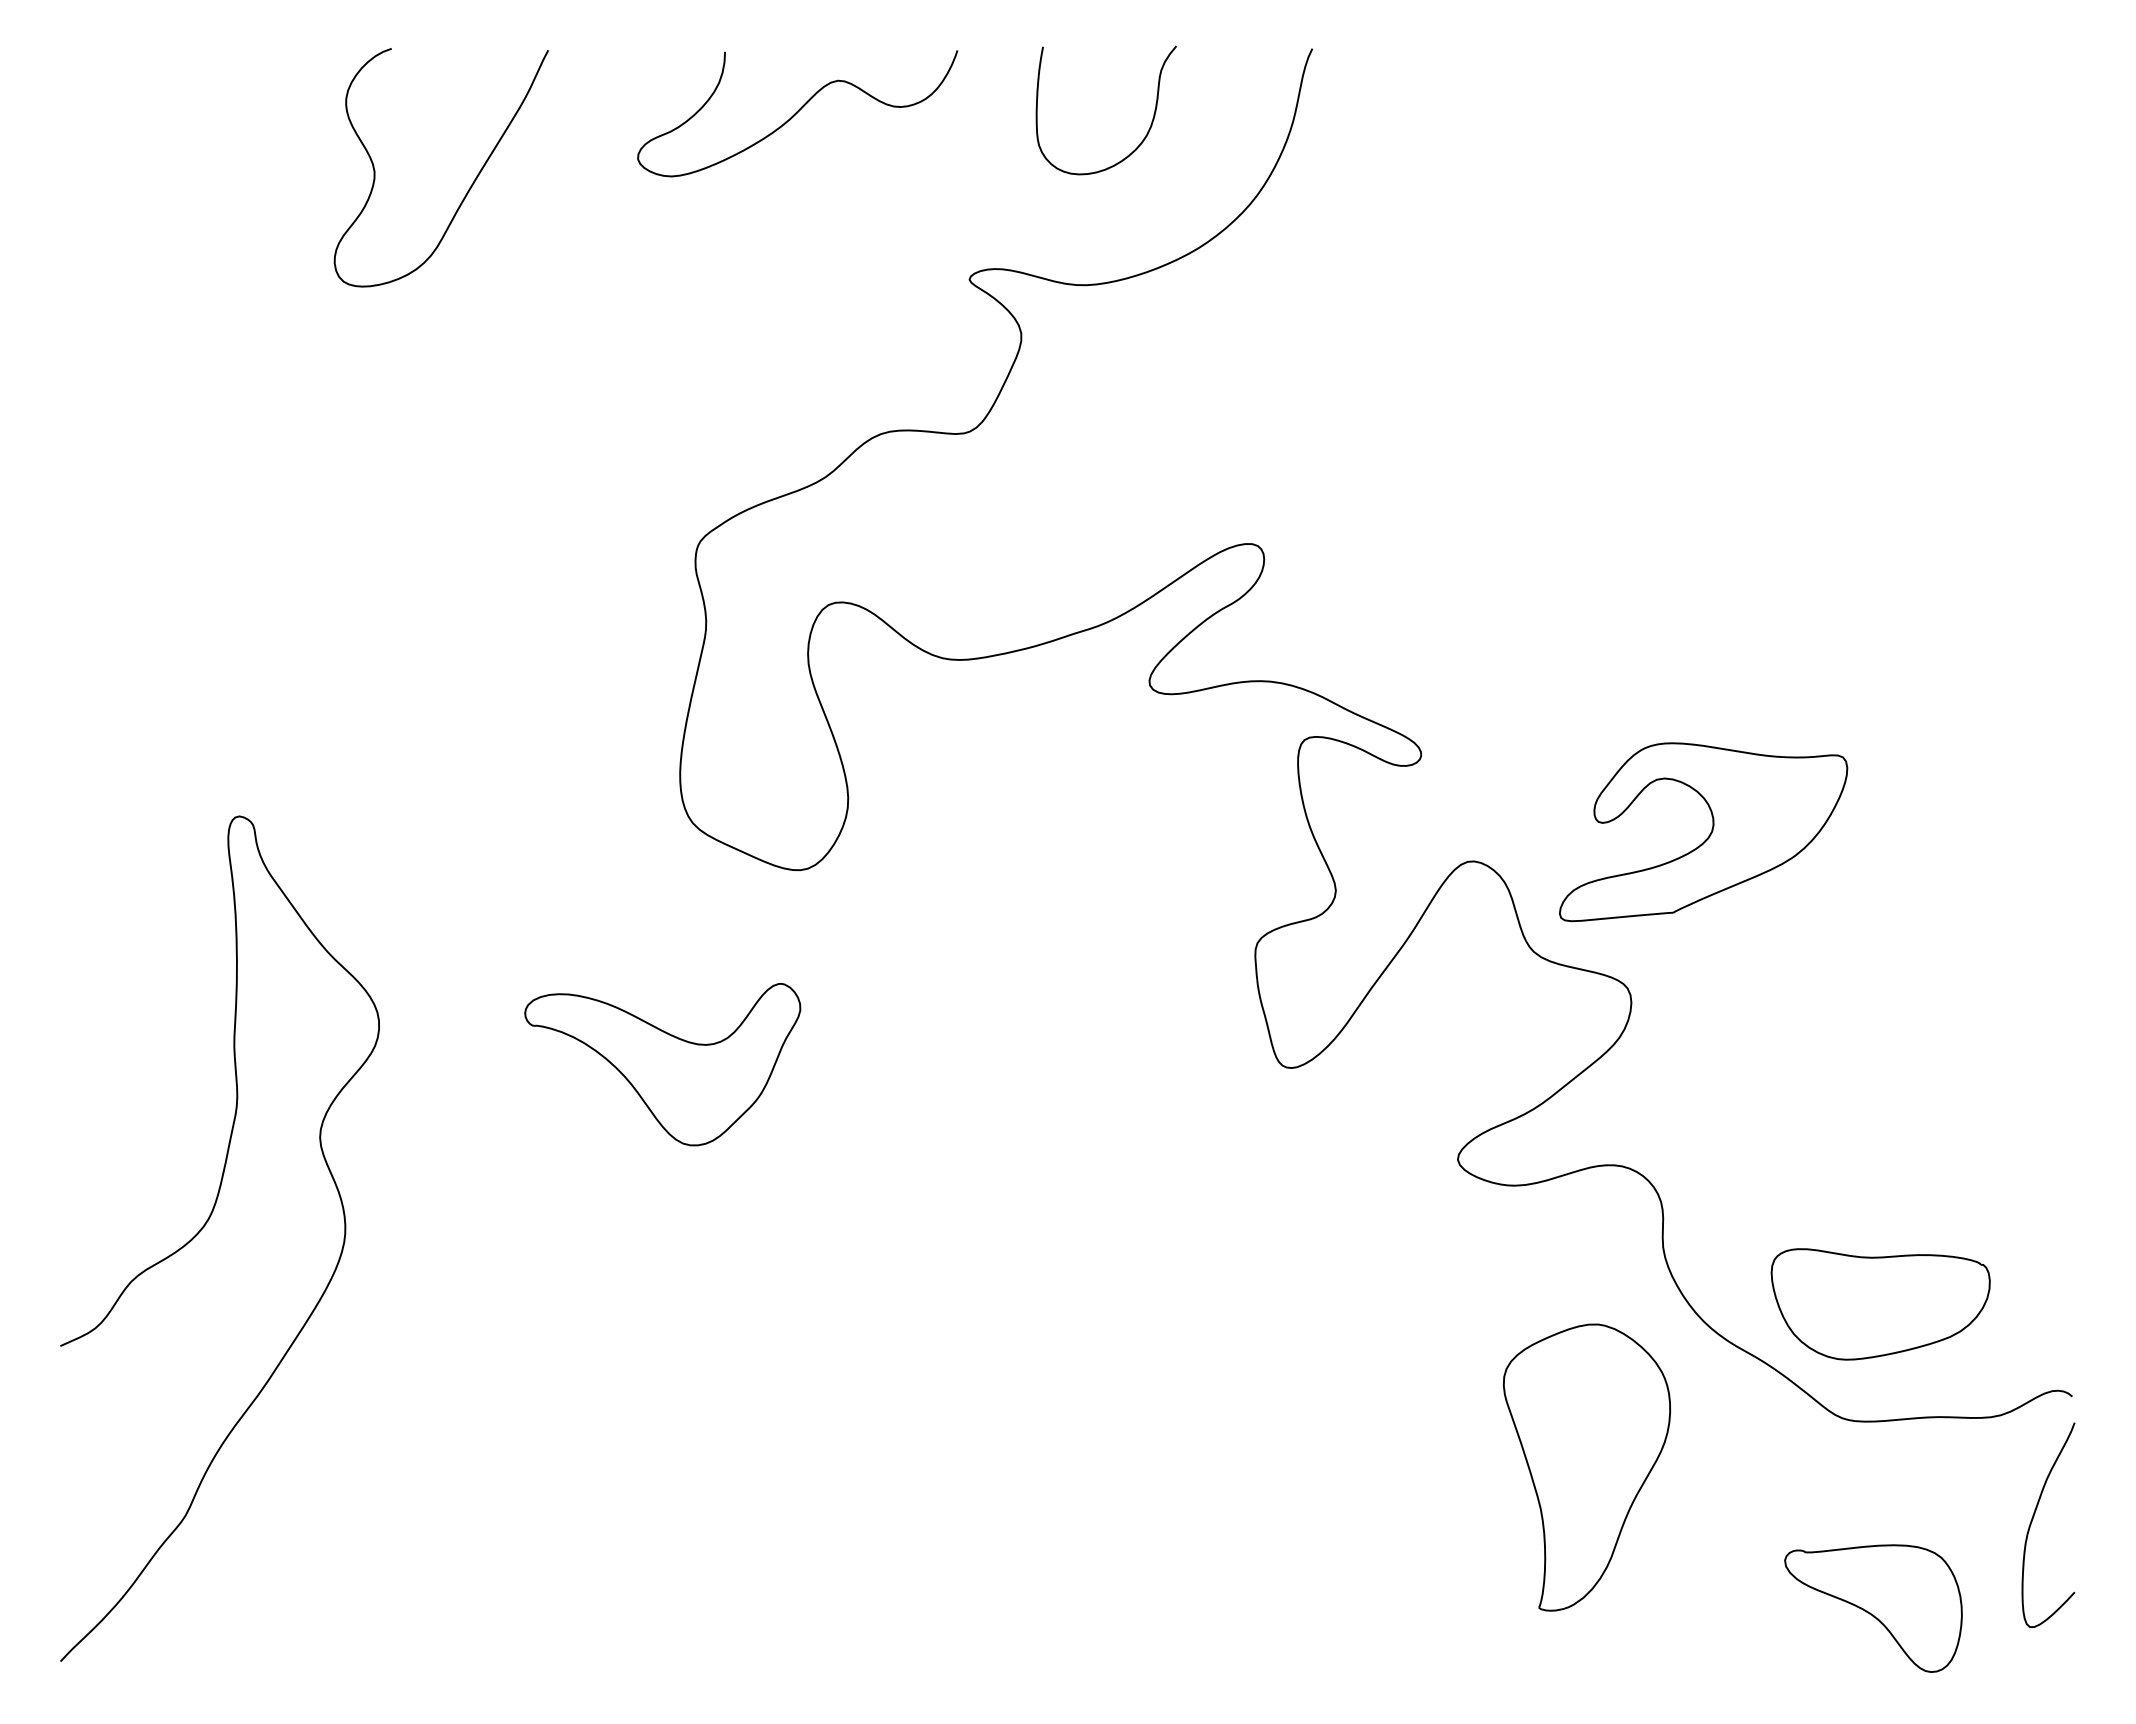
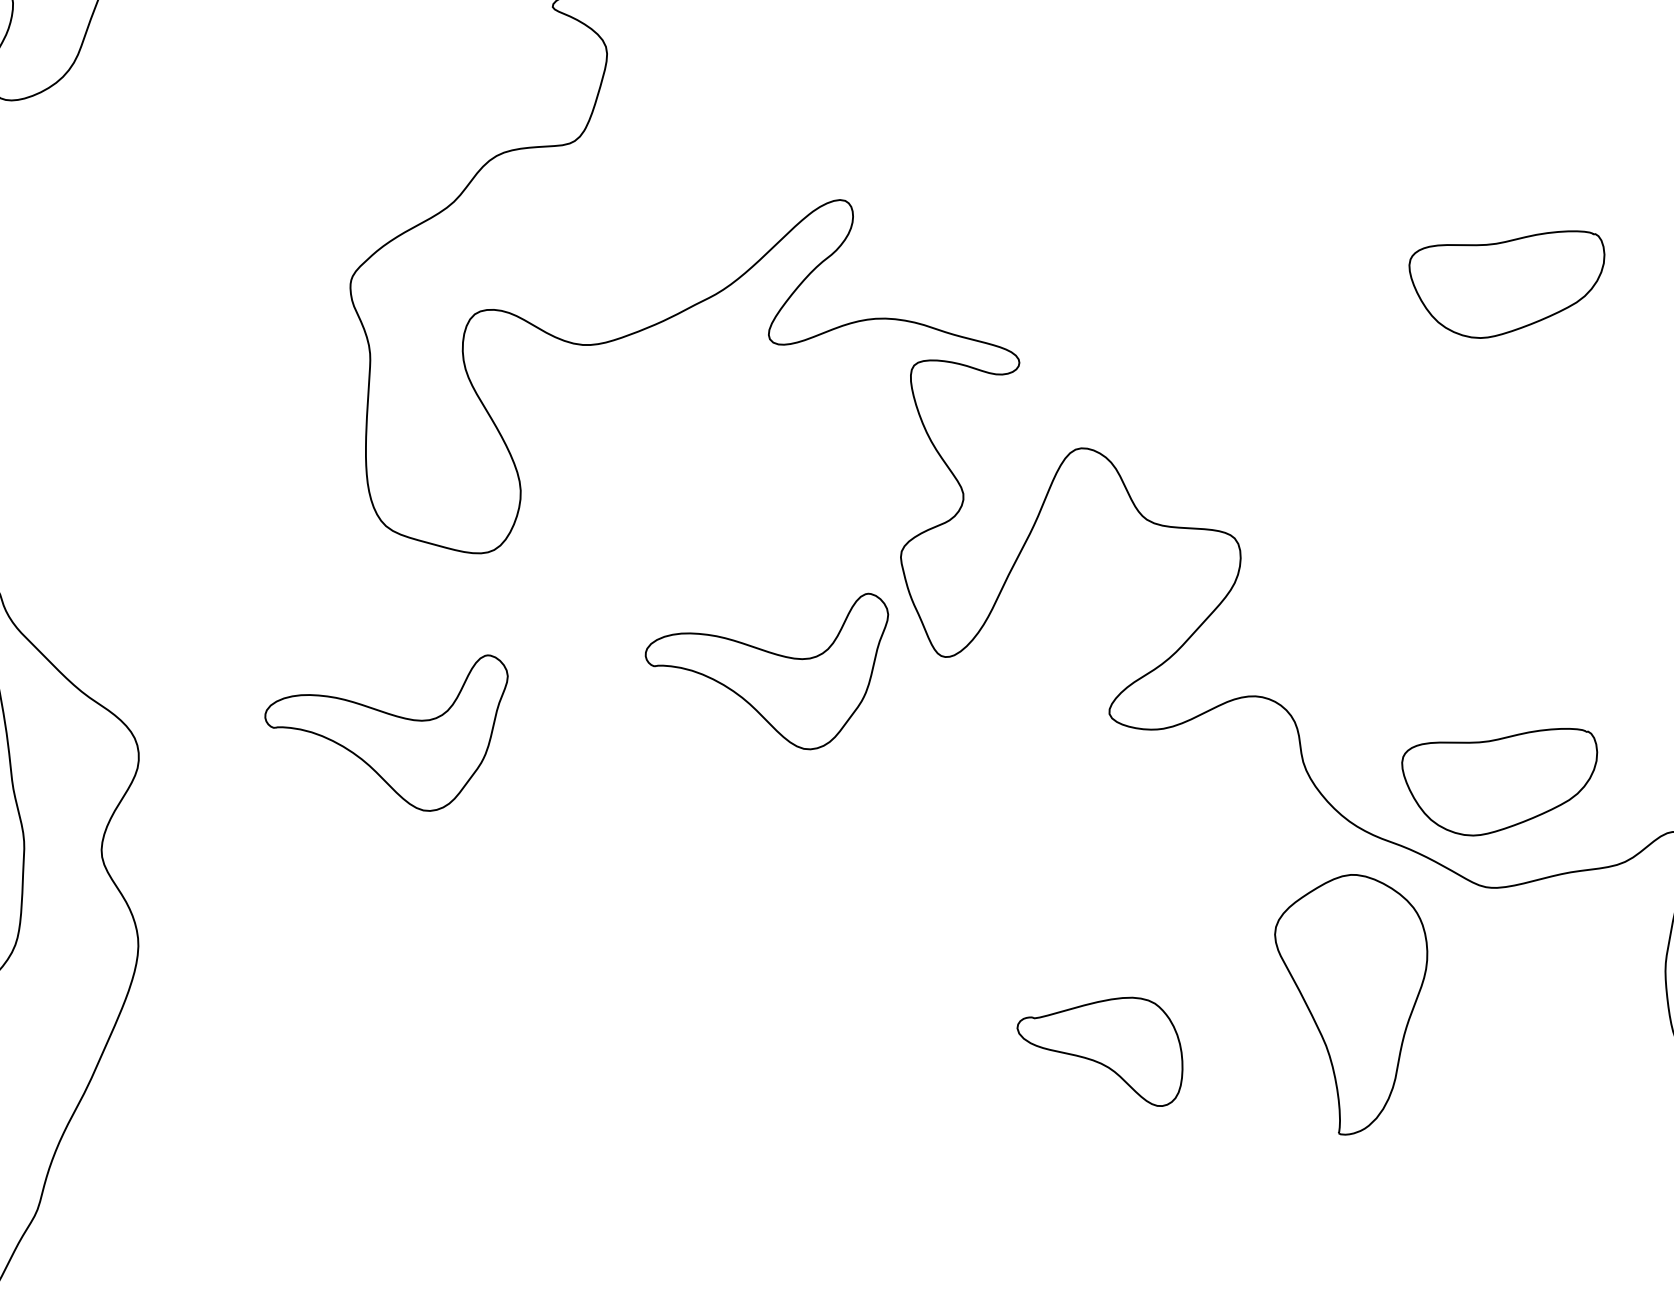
part: (1977, 756) -> (1510, 283), added
part: (1703, 832) -> (1279, 390), removed
part: (1093, 1064) -> (774, 681), added
part: (1586, 1467) -> (1360, 1002), moved
part: (1873, 1608) -> (1102, 1058), moved

